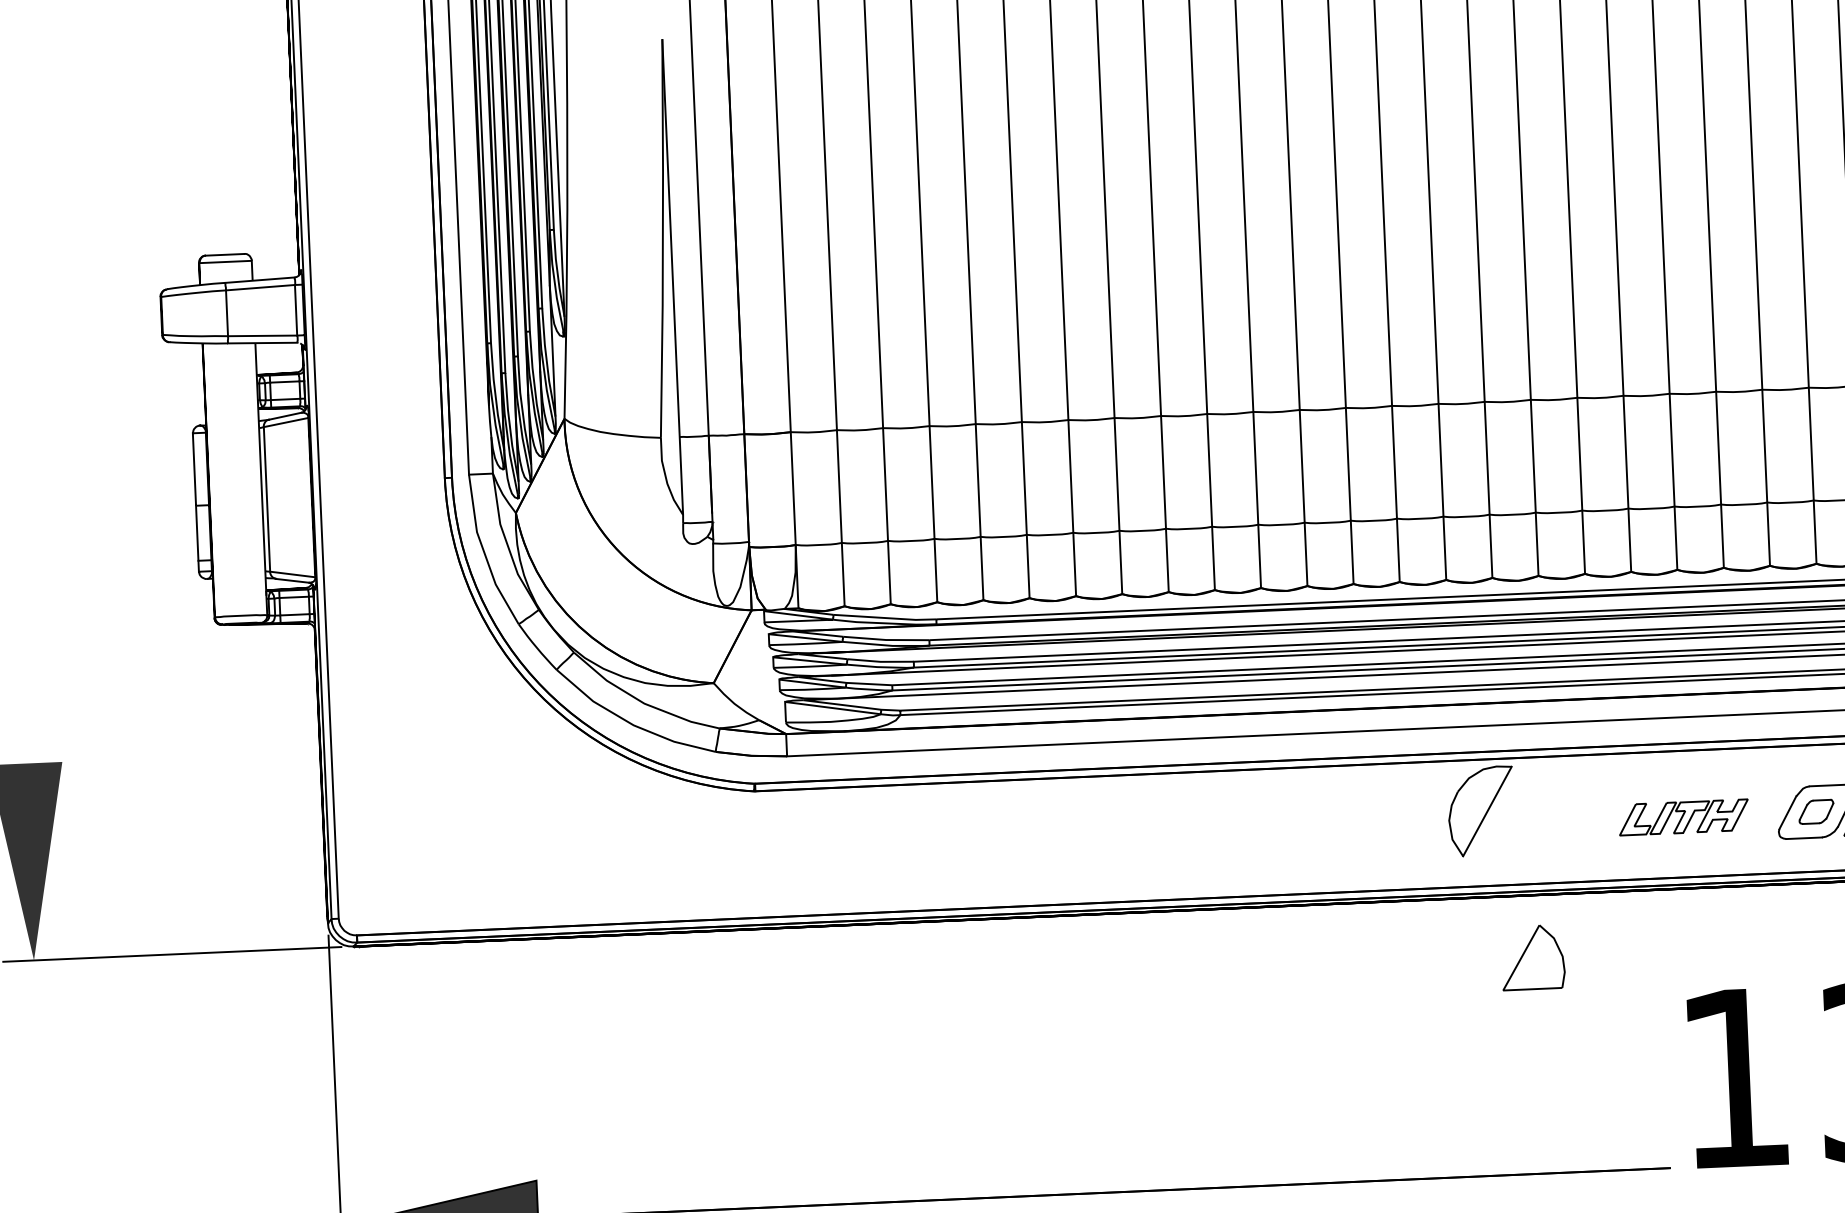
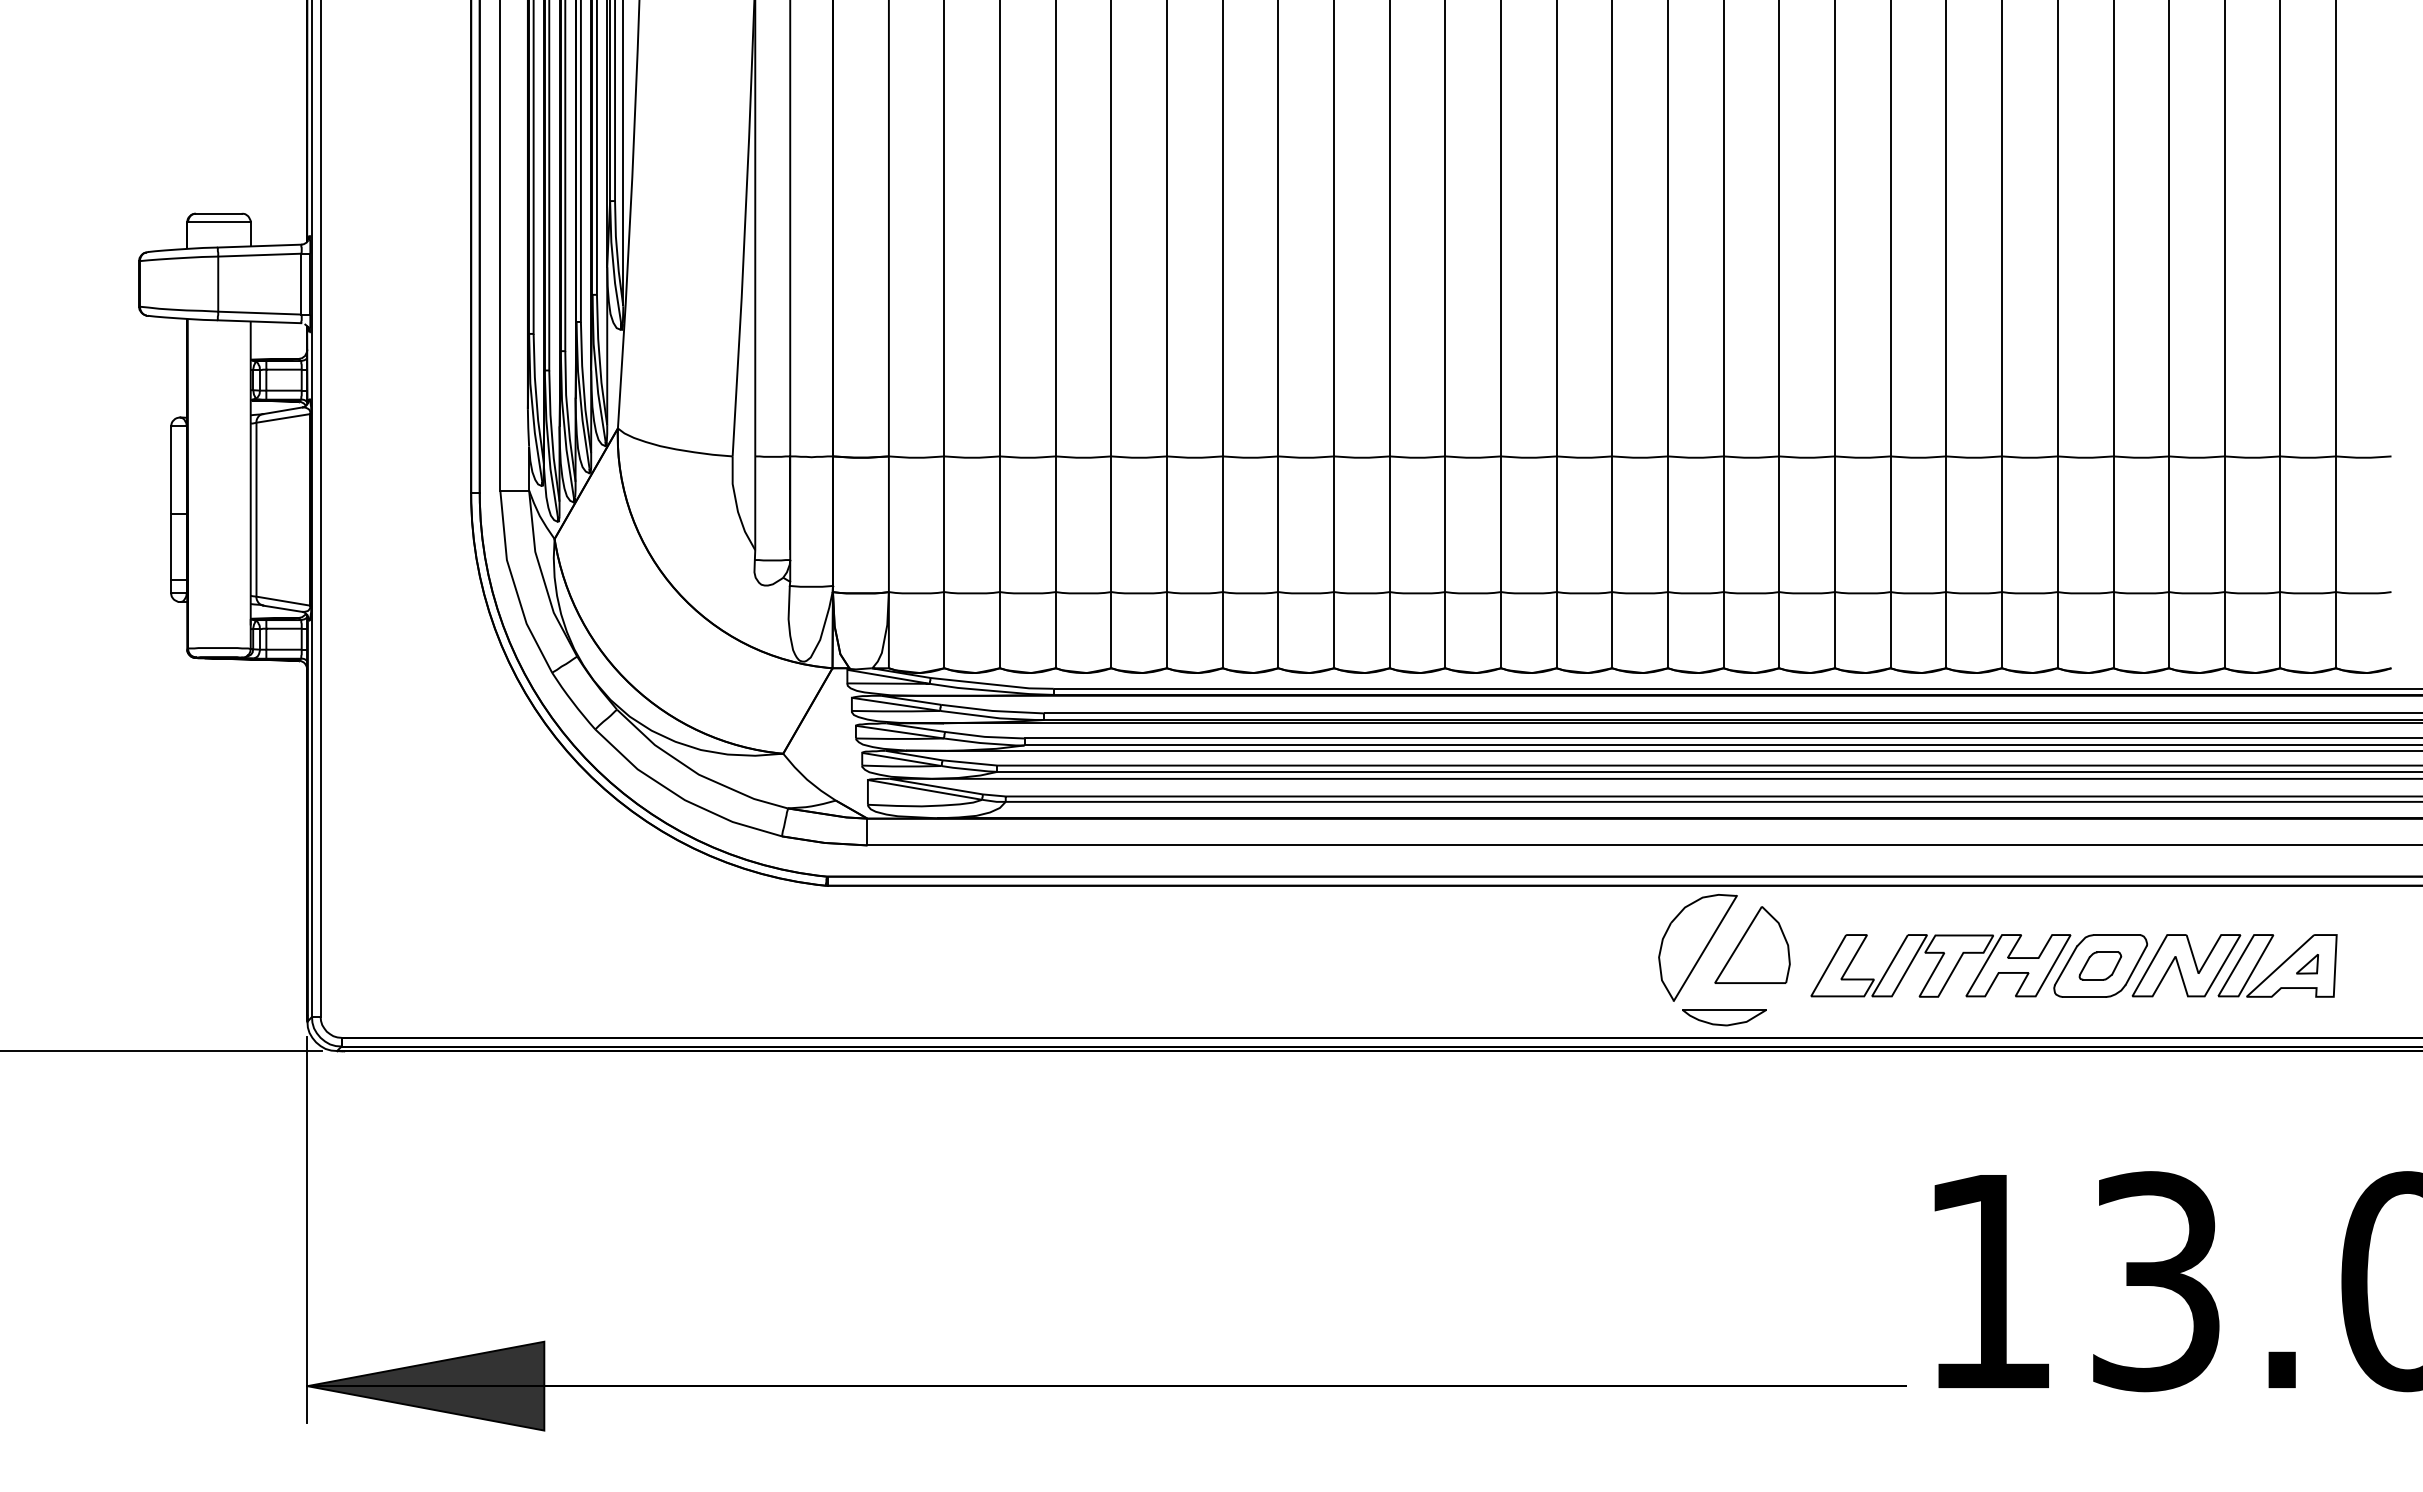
part: (1683, 817) -> (1940, 965), size x1.67
part: (1505, 868) -> (1724, 1017), added
part: (1533, 957) -> (1752, 944), moved

